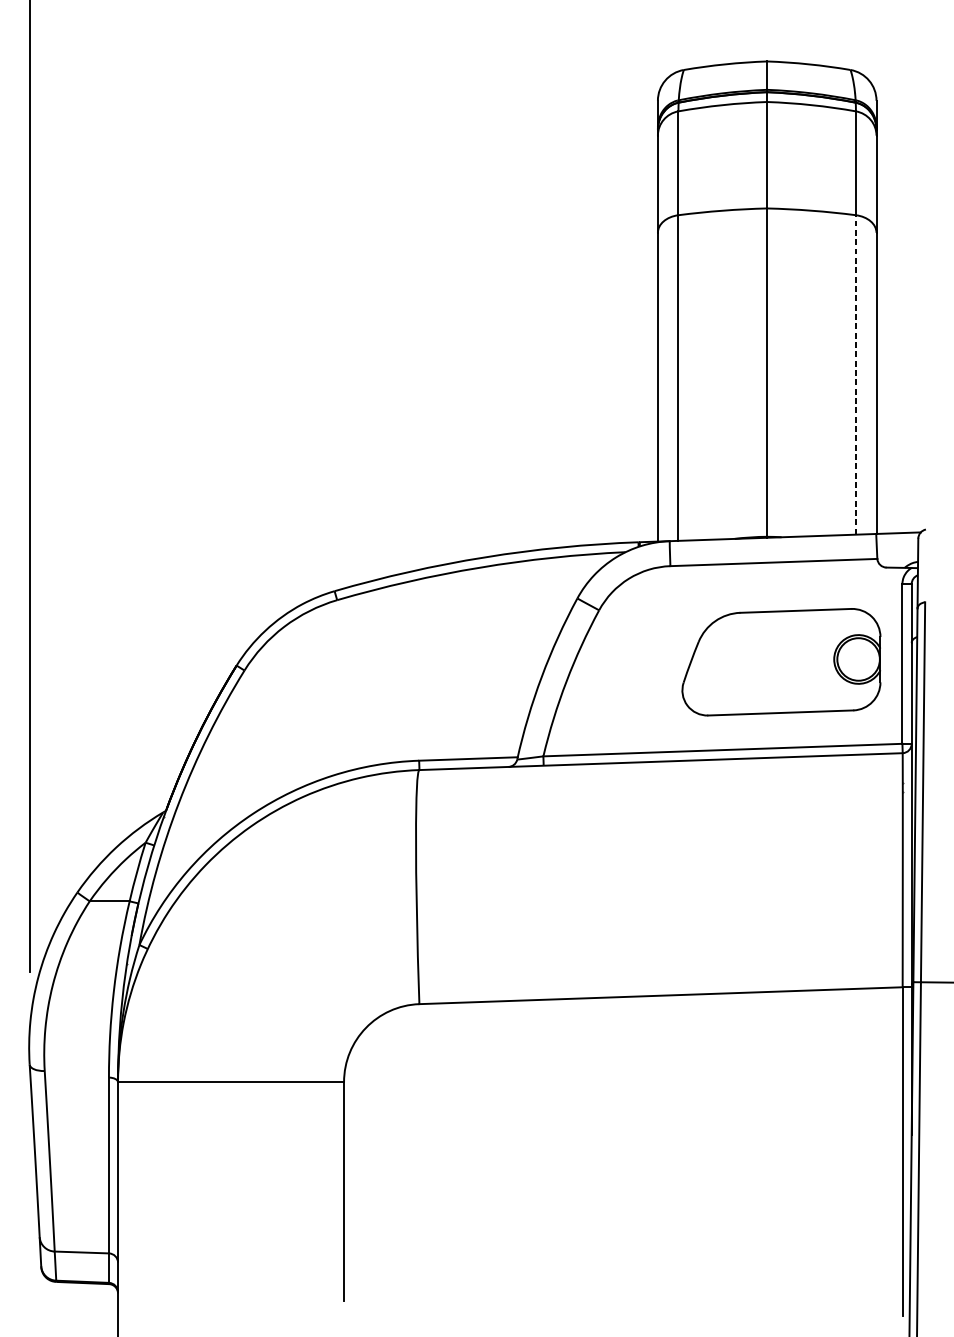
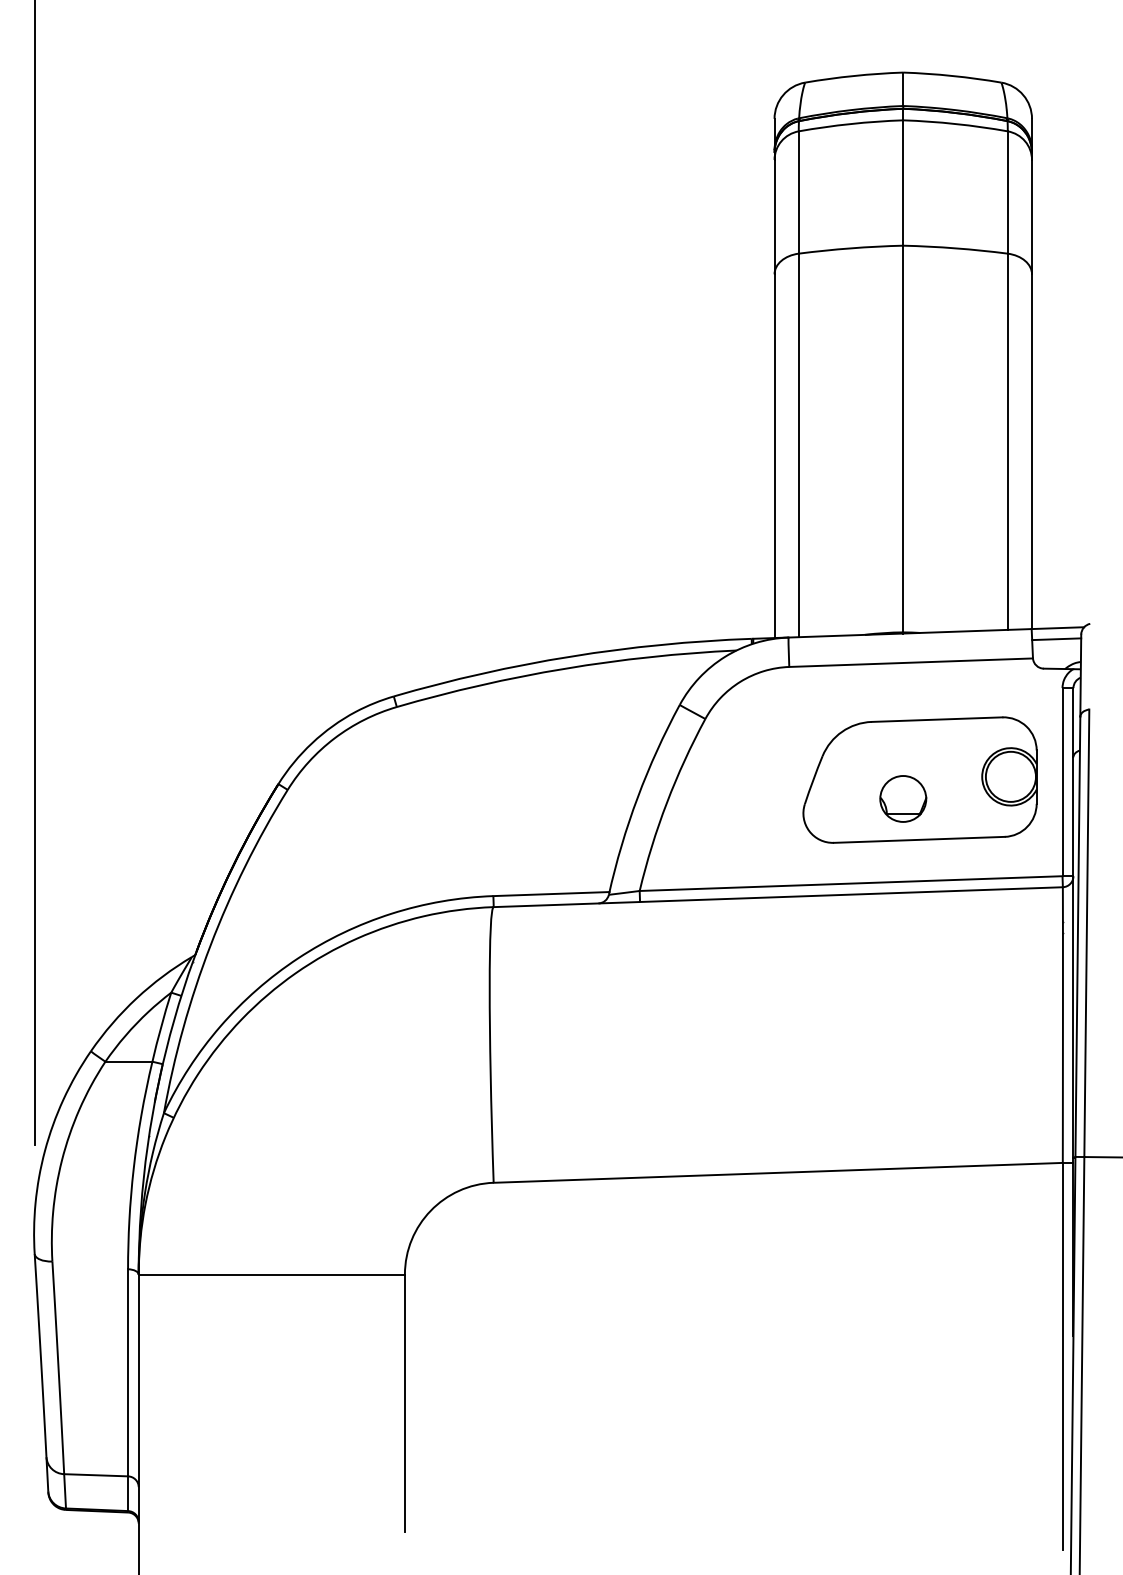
line: (855, 374) -> (1007, 441), dashed -> solid
line: (897, 542) -> (1056, 639), added
part: (767, 677) -> (903, 798), added

